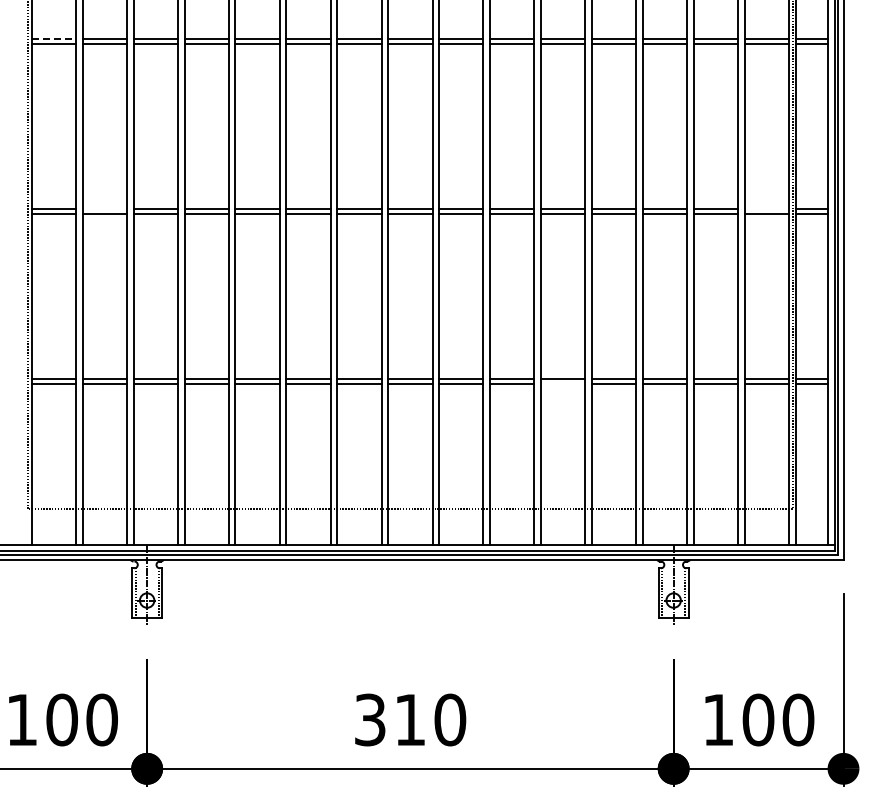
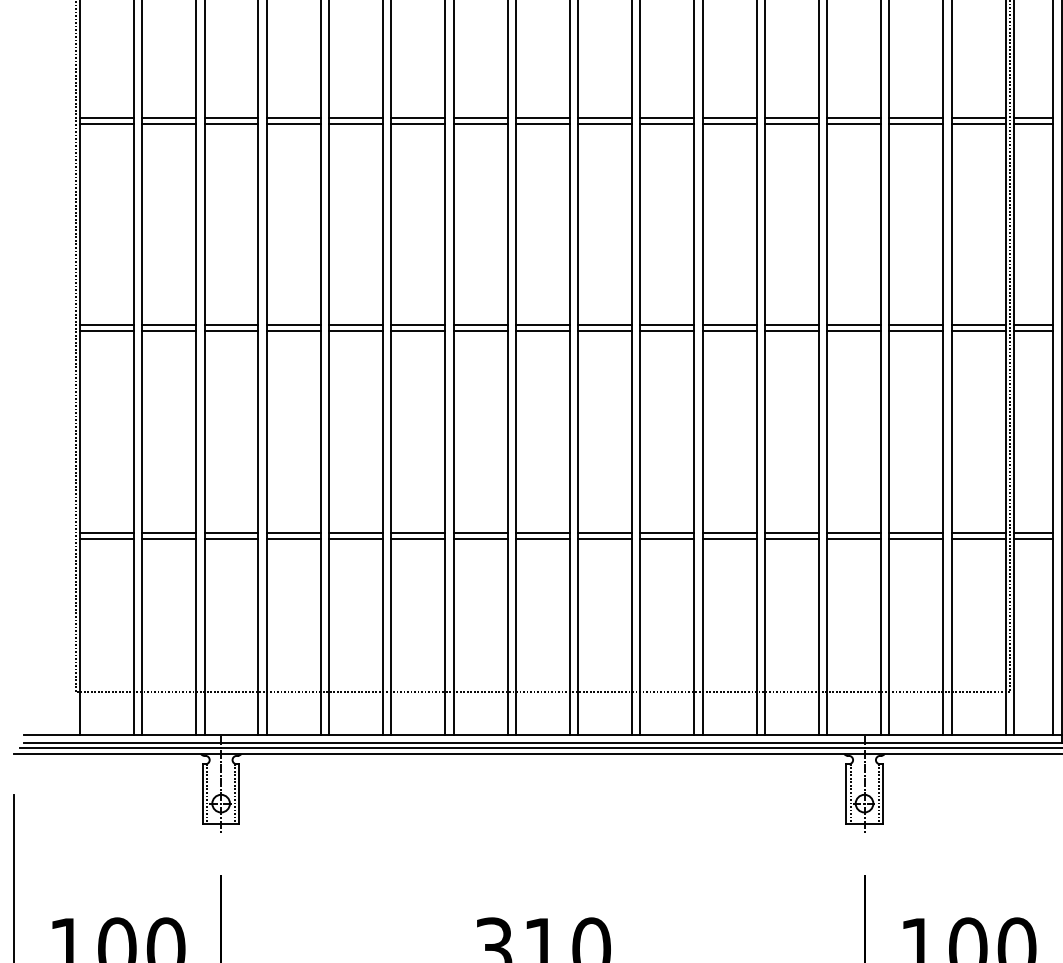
line: (54, 39) -> (107, 118), dashed -> solid
line: (104, 209) -> (169, 325), added
line: (766, 209) -> (977, 325), added
line: (563, 384) -> (729, 539), added

